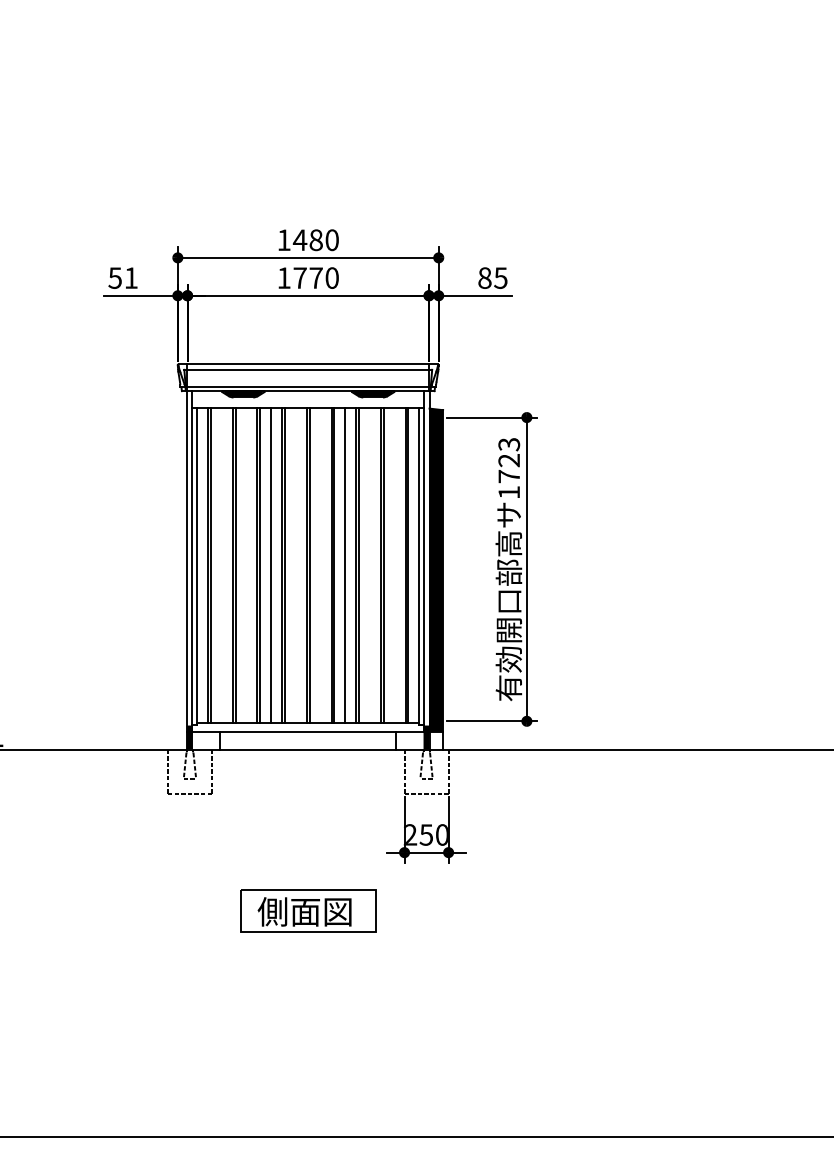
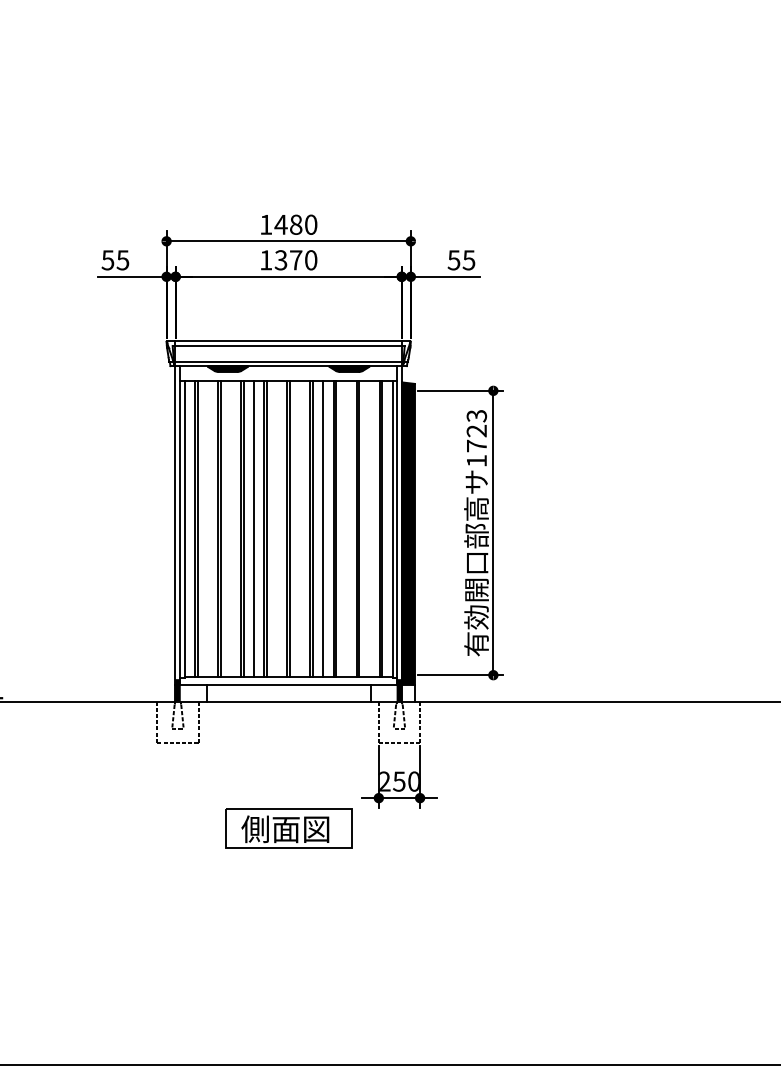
text: (130, 277) -> (122, 259), 51 -> 55
text: (299, 277) -> (280, 259), 1770 -> 1370
text: (484, 277) -> (453, 259), 85 -> 55
part: (308, 910) -> (288, 827), moved

